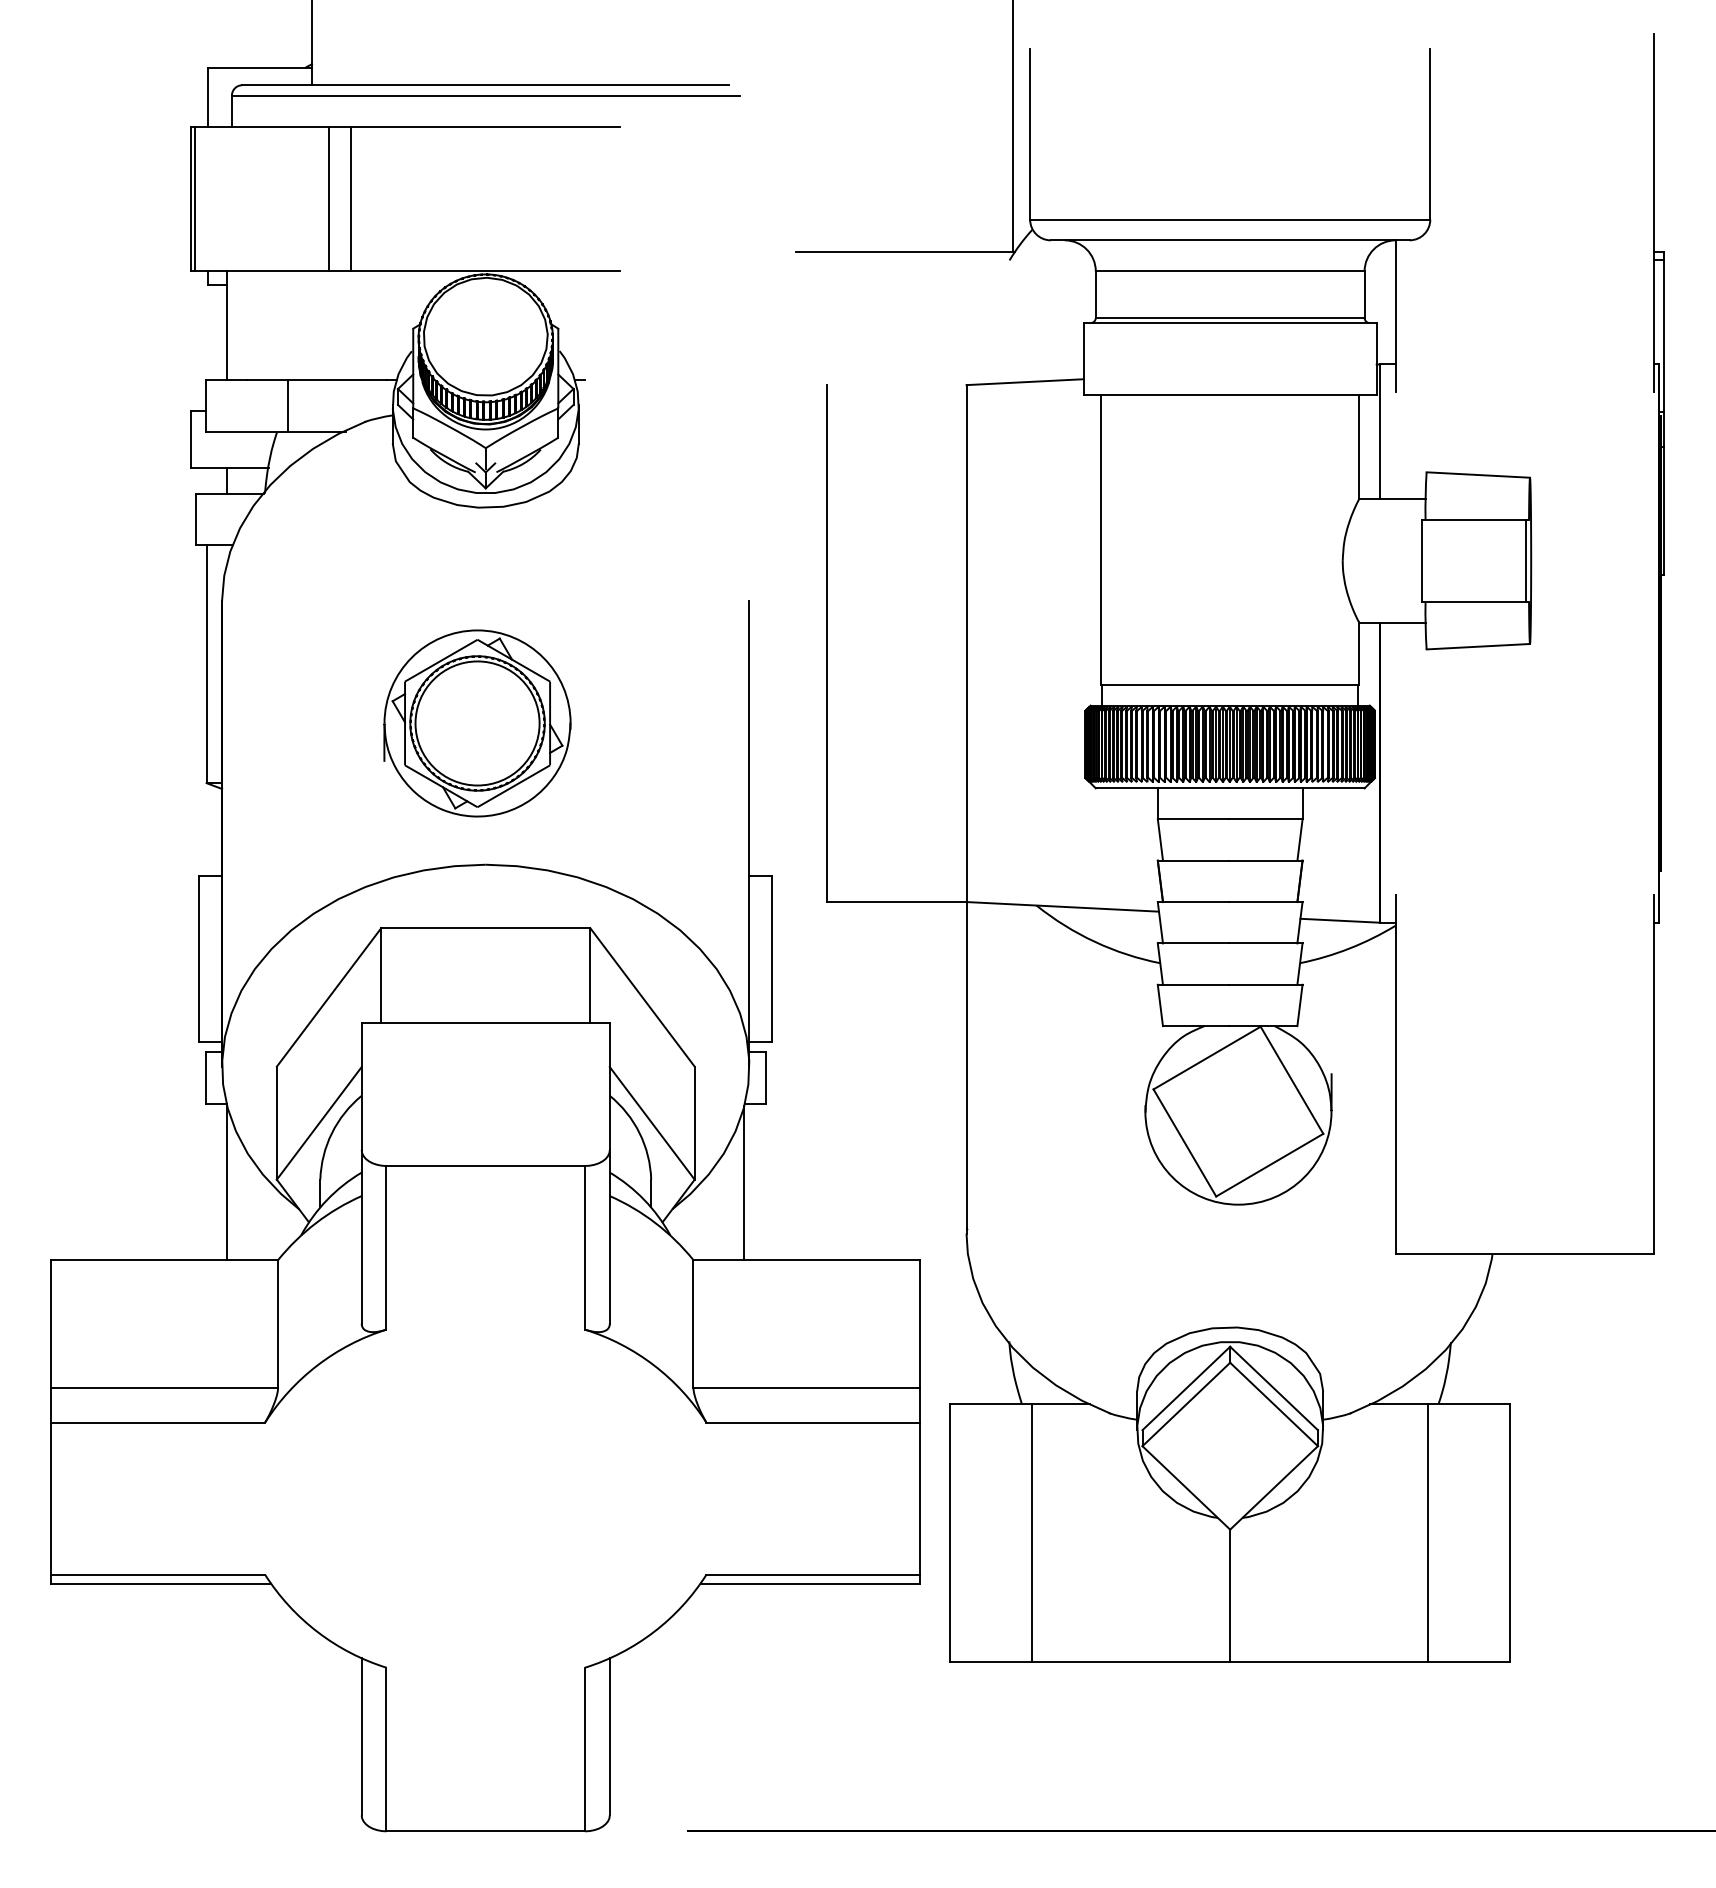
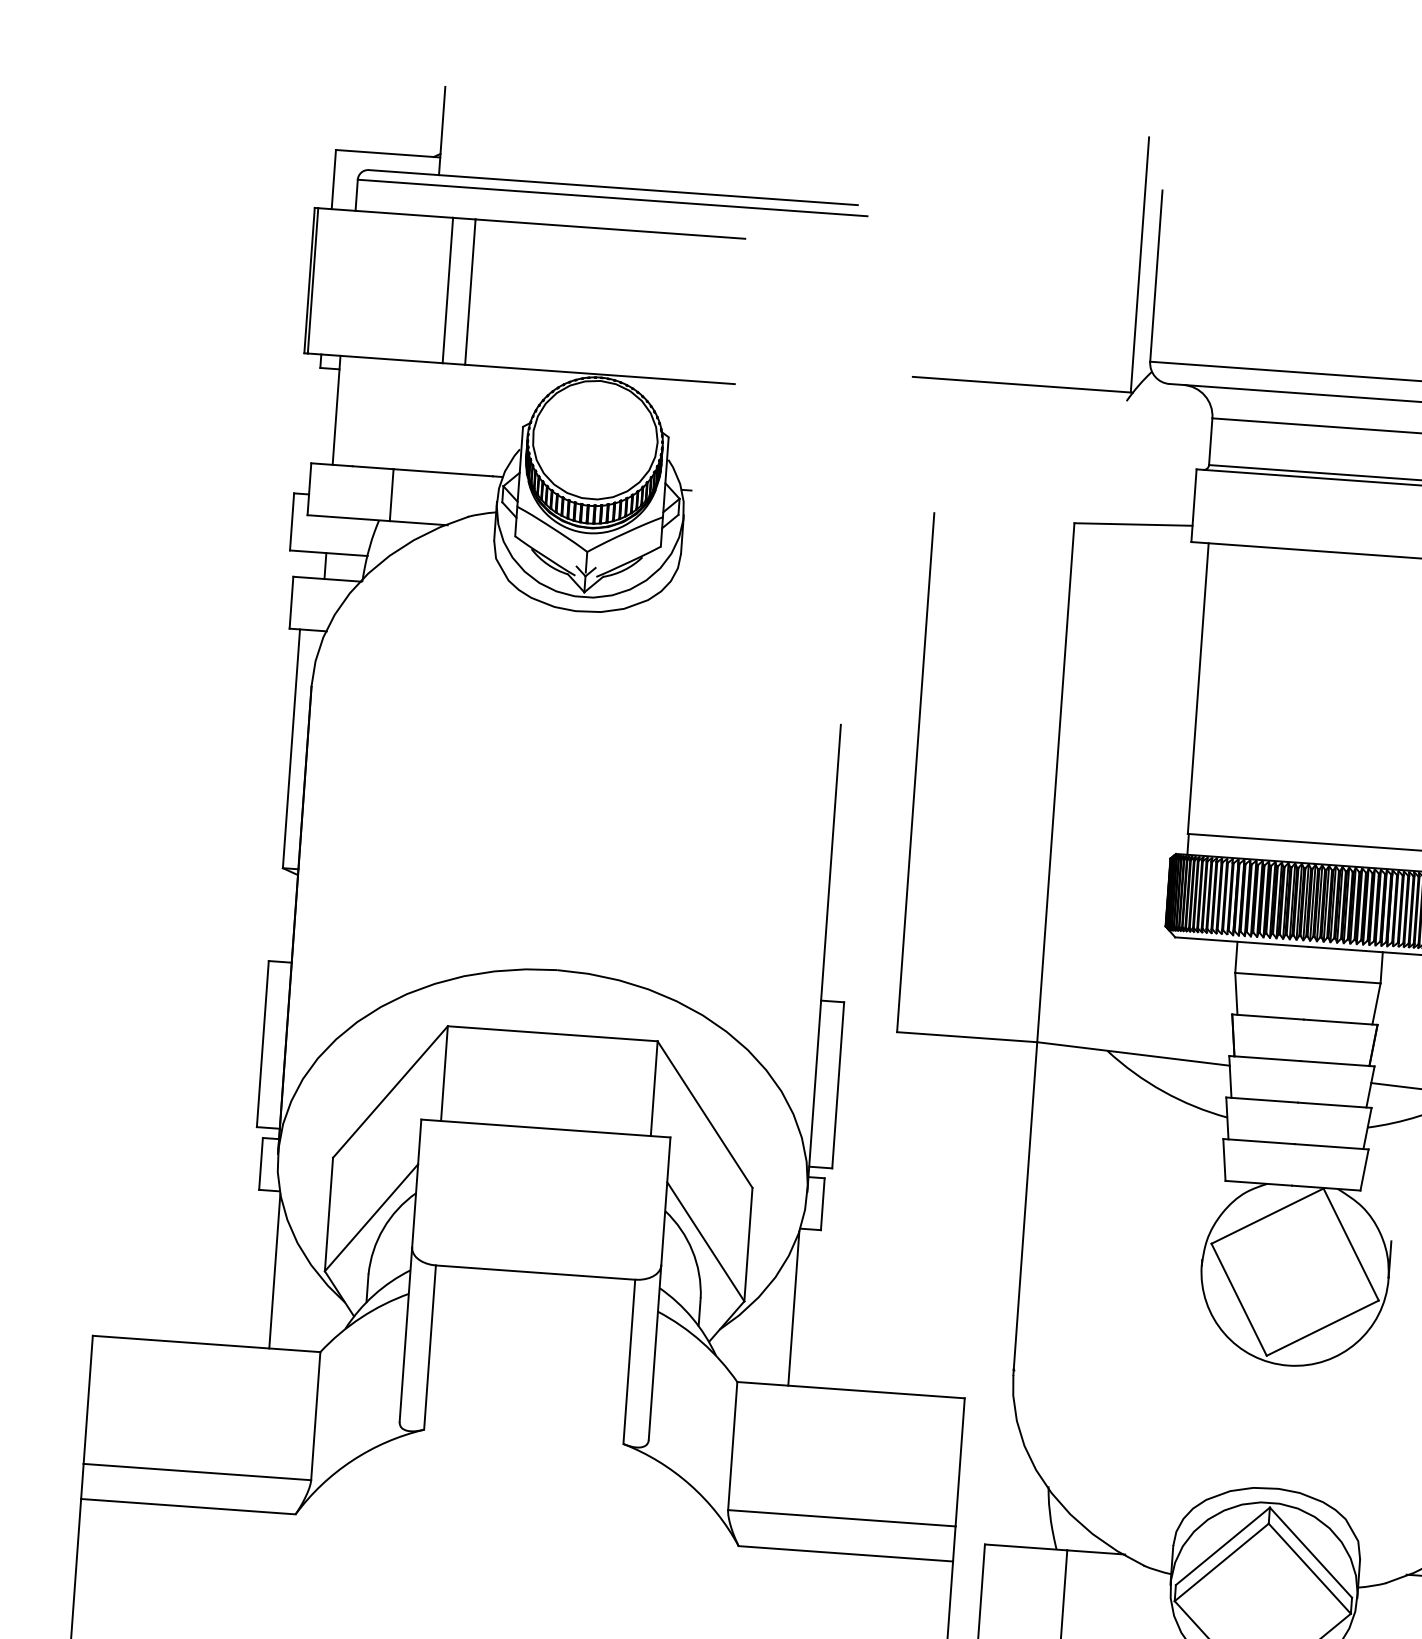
part: (477, 723) -> (559, 827), removed

